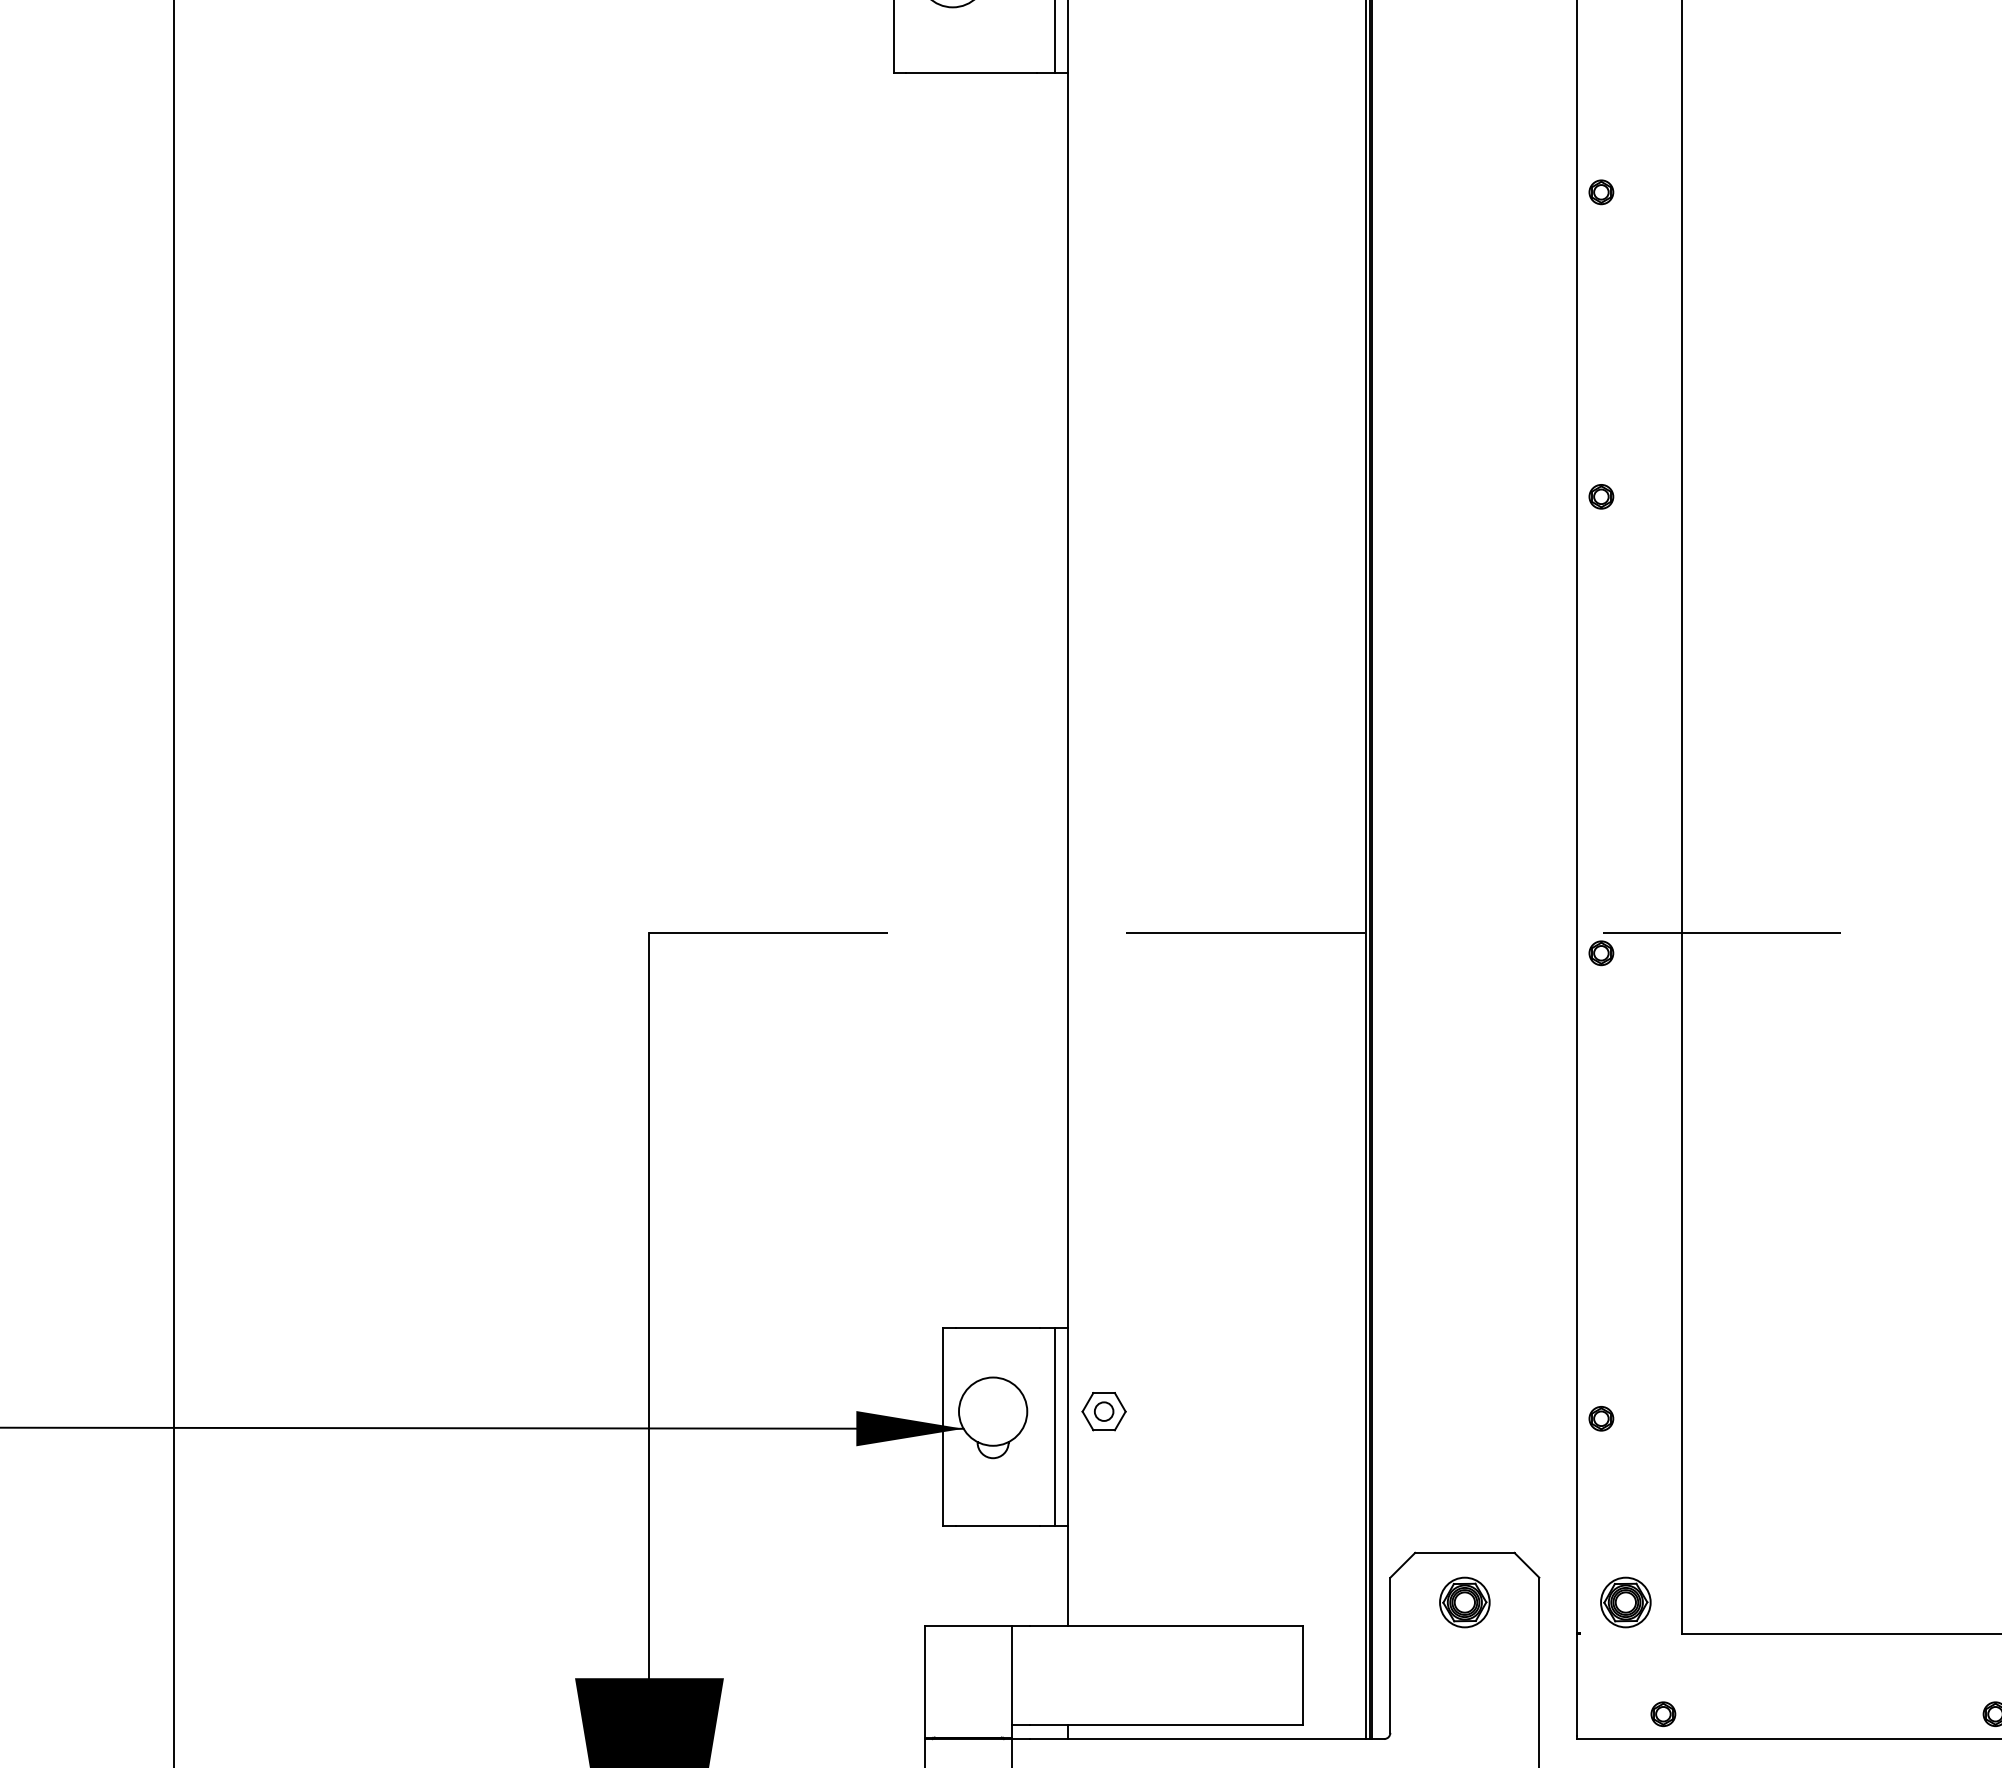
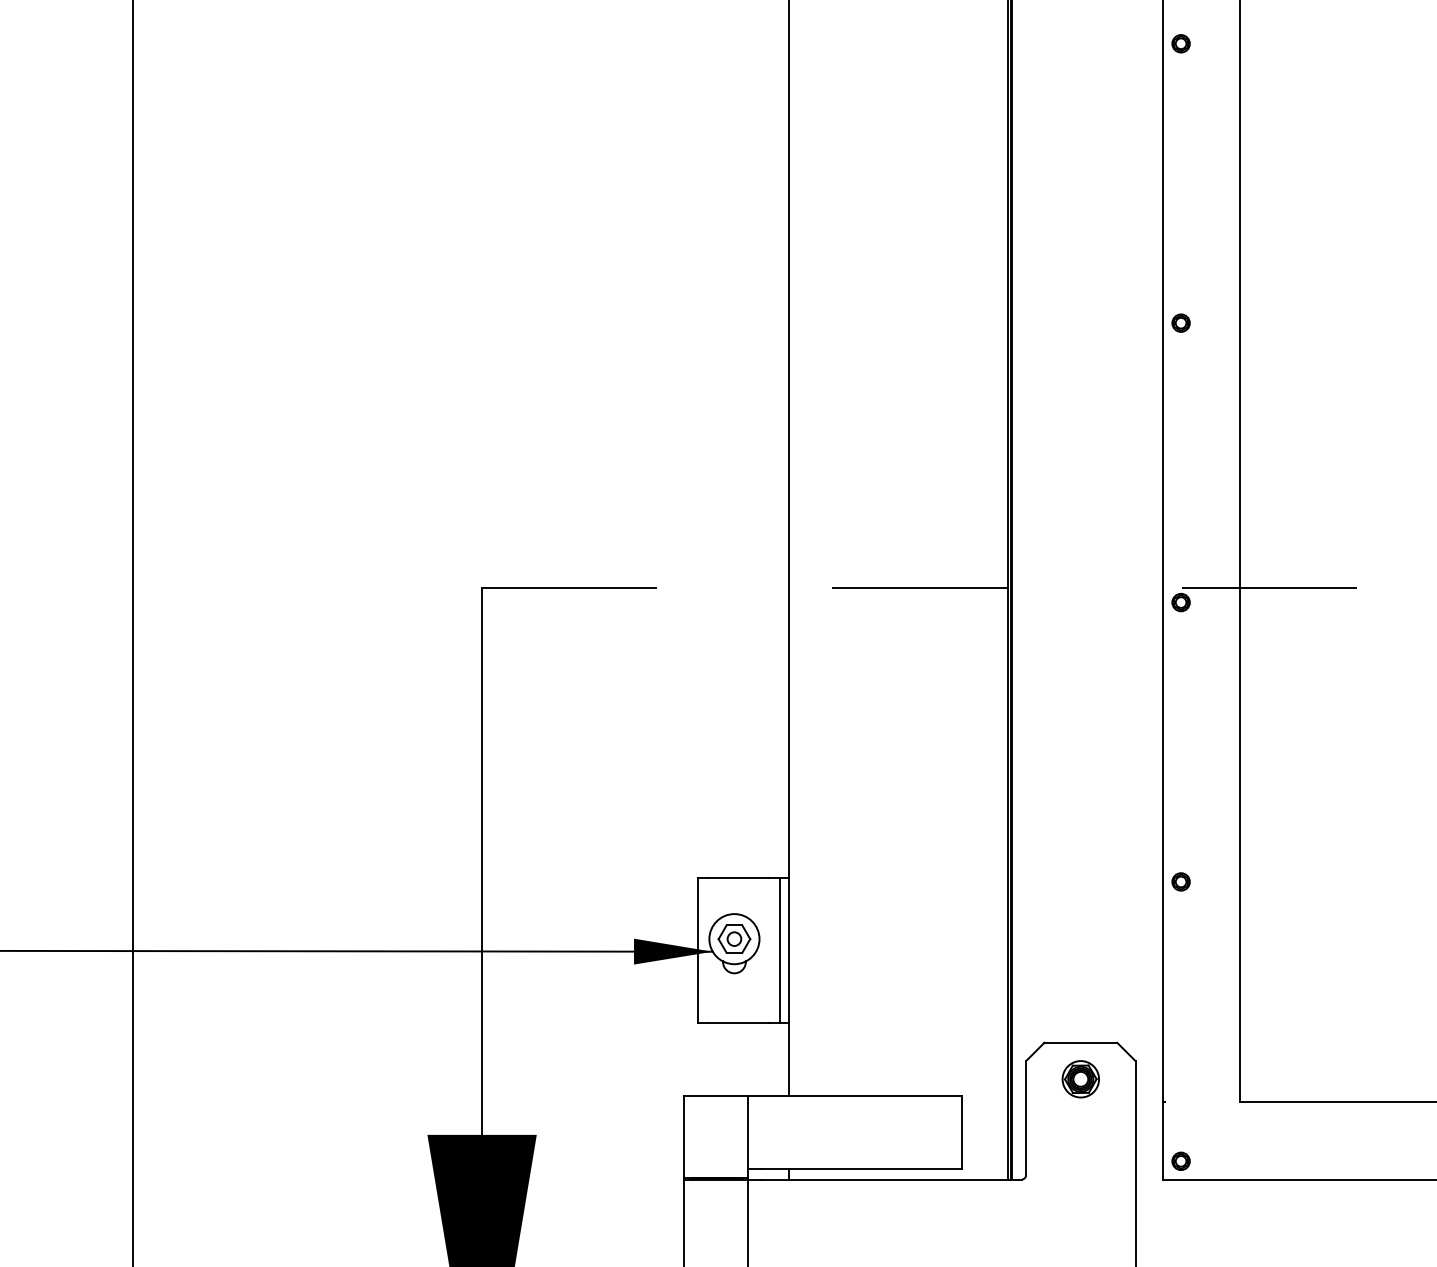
part: (1601, 496) -> (1181, 322), moved
part: (1103, 1411) -> (733, 939), moved
part: (1601, 1418) -> (1181, 881), moved
part: (1625, 1602) -> (1198, 1079), removed
part: (1663, 1714) -> (1181, 1161), moved

